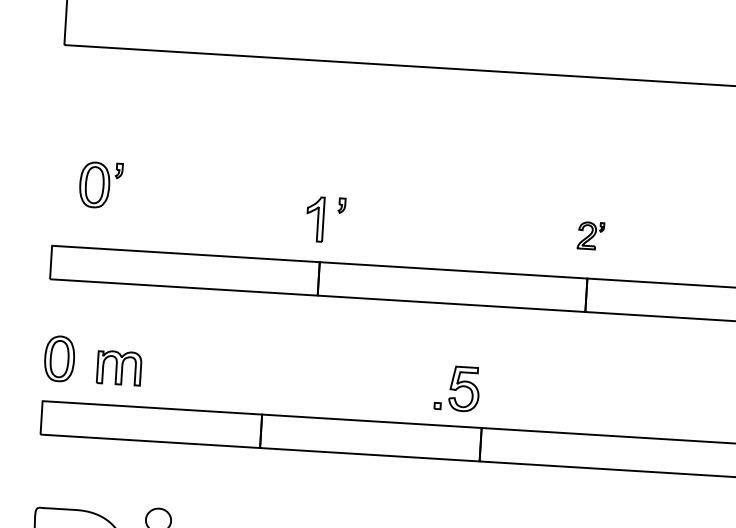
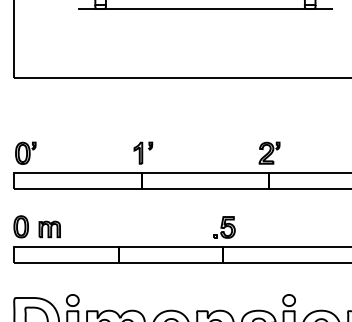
part: (100, 183) -> (25, 152), moved
part: (590, 234) -> (269, 152), size x1.67
part: (457, 388) -> (224, 227), moved

